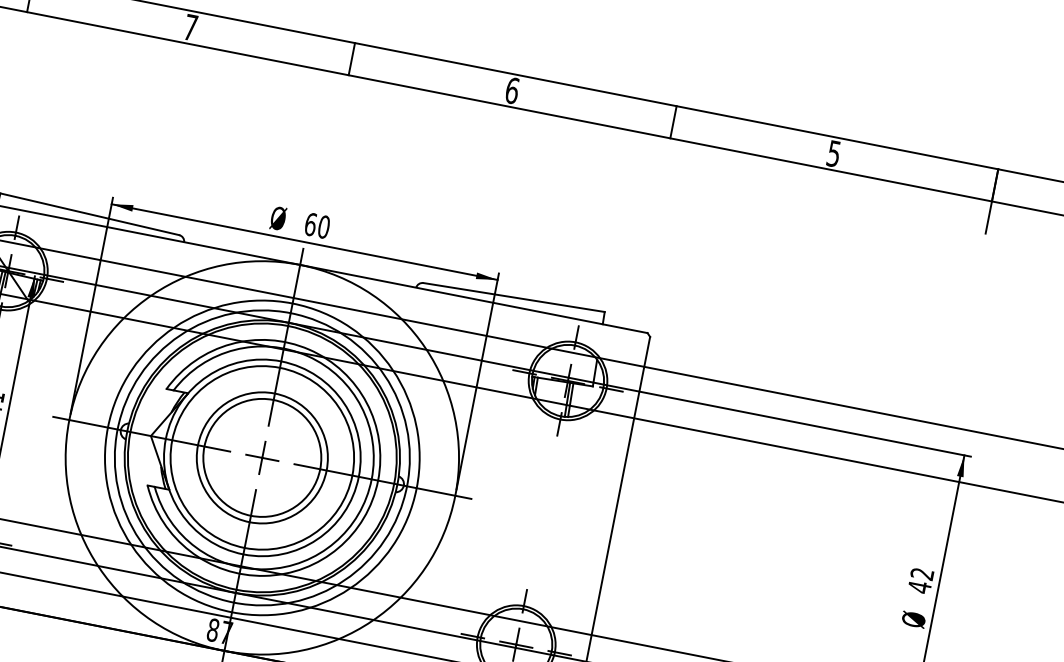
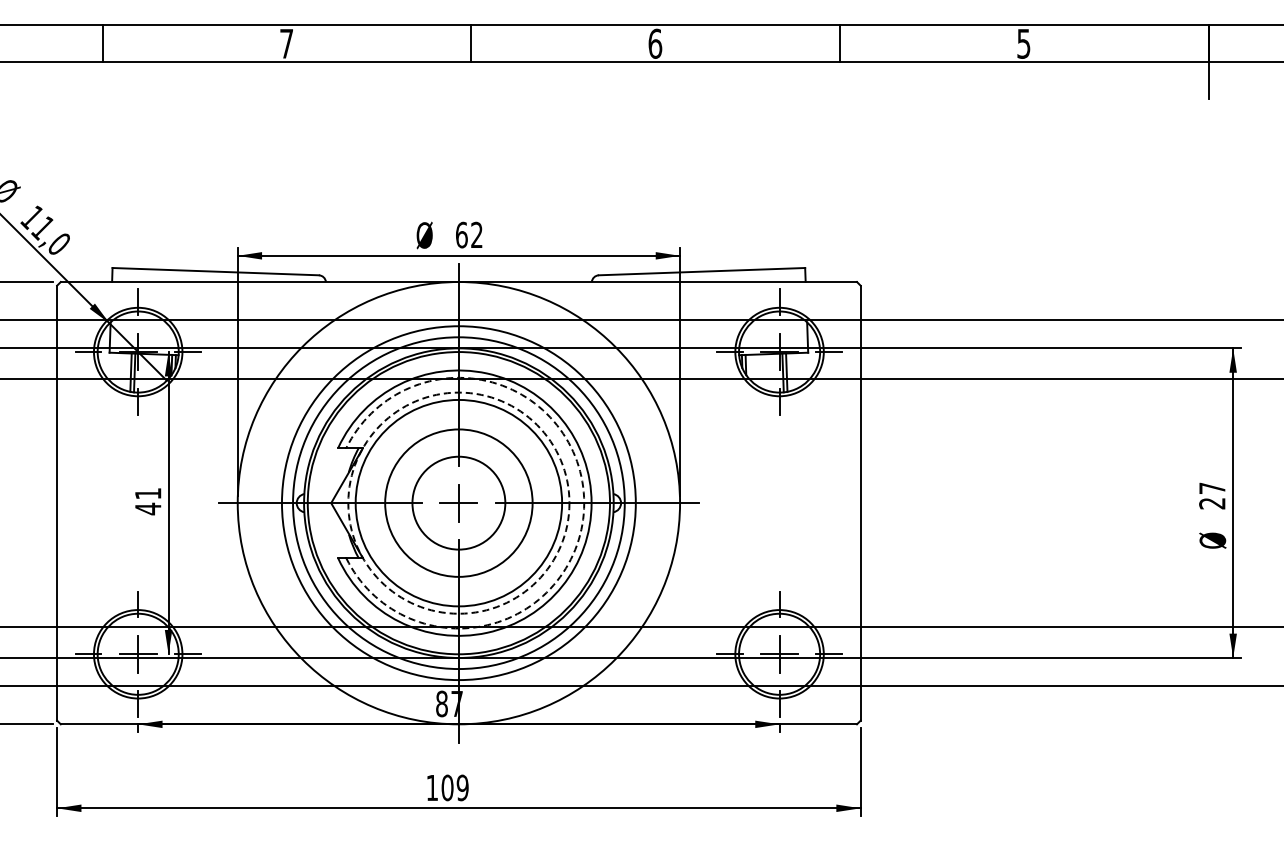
text: (323, 226) -> (476, 234), 60 -> 62
circle: (262, 457) -> (458, 502), size x0.7
circle: (262, 457) -> (458, 502), solid -> dashed
arc: (371, 479) -> (584, 503), solid -> dashed
text: (921, 580) -> (1212, 495), 42 -> 27

